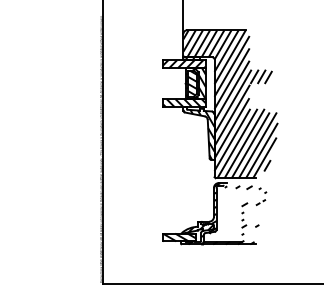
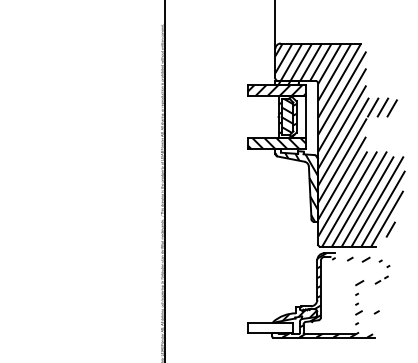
hatch: (196, 83) -> (293, 116), removed
hatch: (179, 237) -> (270, 328), removed

